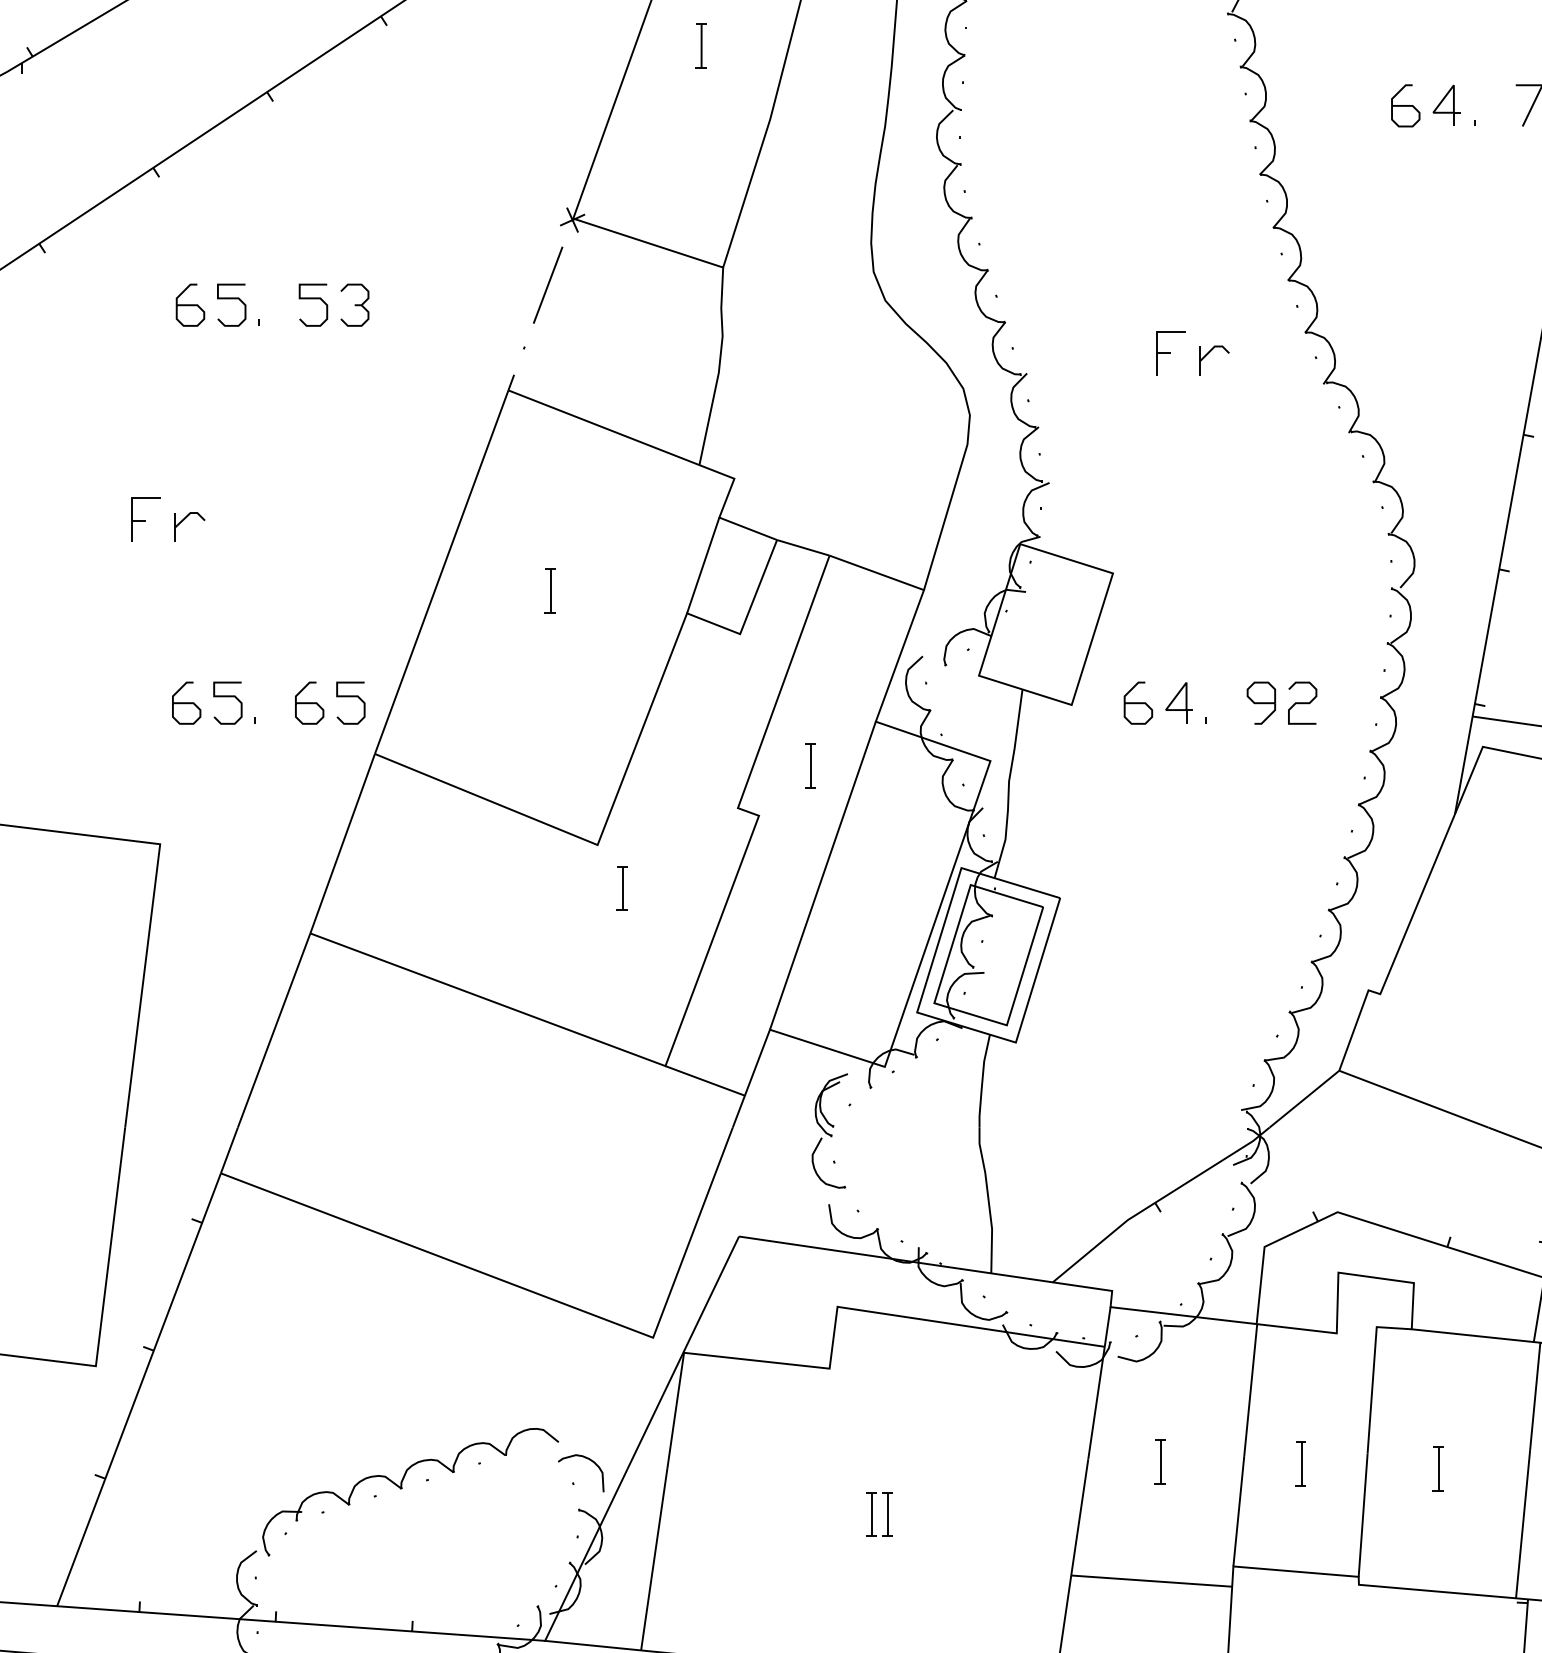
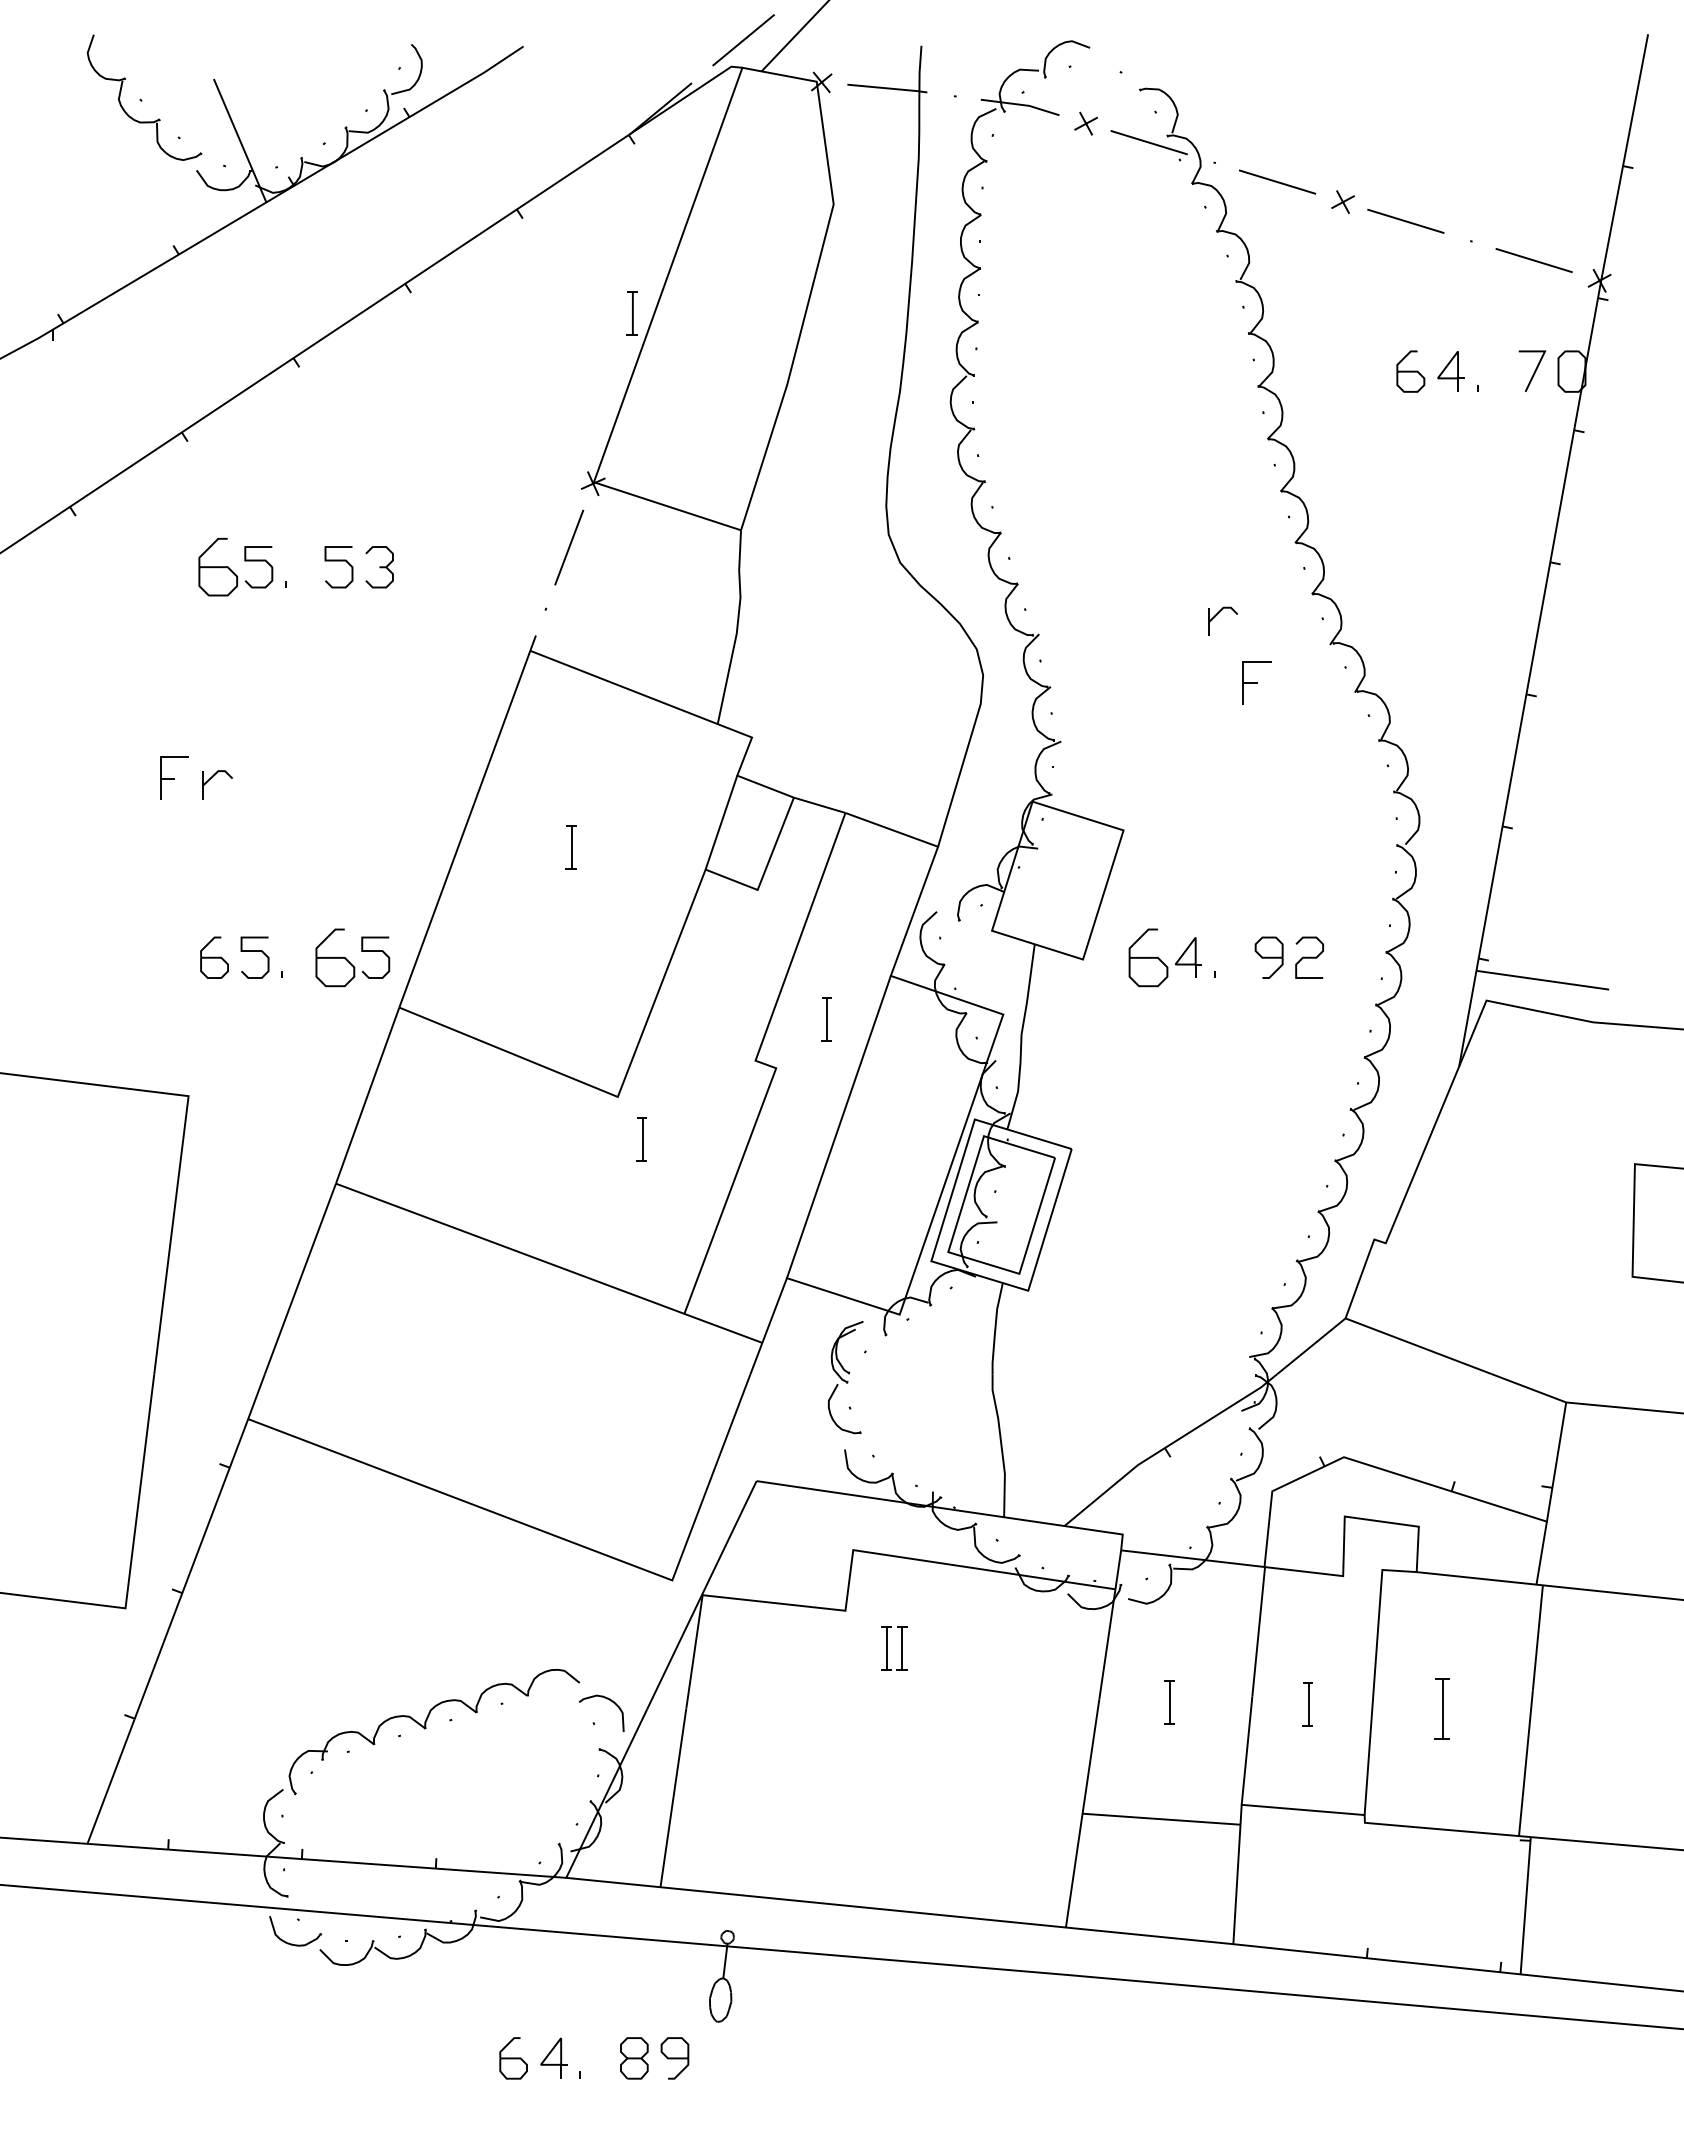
part: (700, 46) -> (631, 313), moved
part: (190, 305) -> (218, 567), size x1.4
part: (1170, 352) -> (1256, 682), moved
part: (308, 702) -> (334, 957), size x1.4
part: (1138, 702) -> (1148, 957), size x1.4
part: (1438, 1468) -> (1442, 1708), size x1.4
part: (872, 1514) -> (887, 1648), moved

